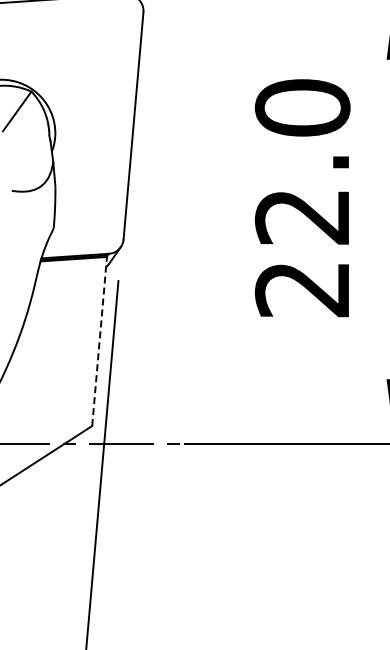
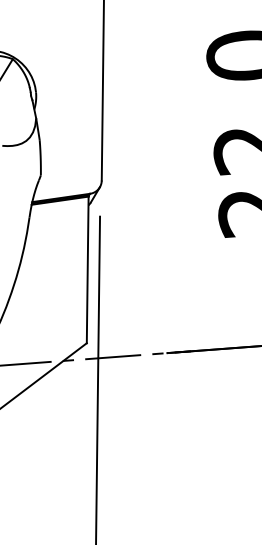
line: (99, 341) -> (87, 269), dashed -> solid

